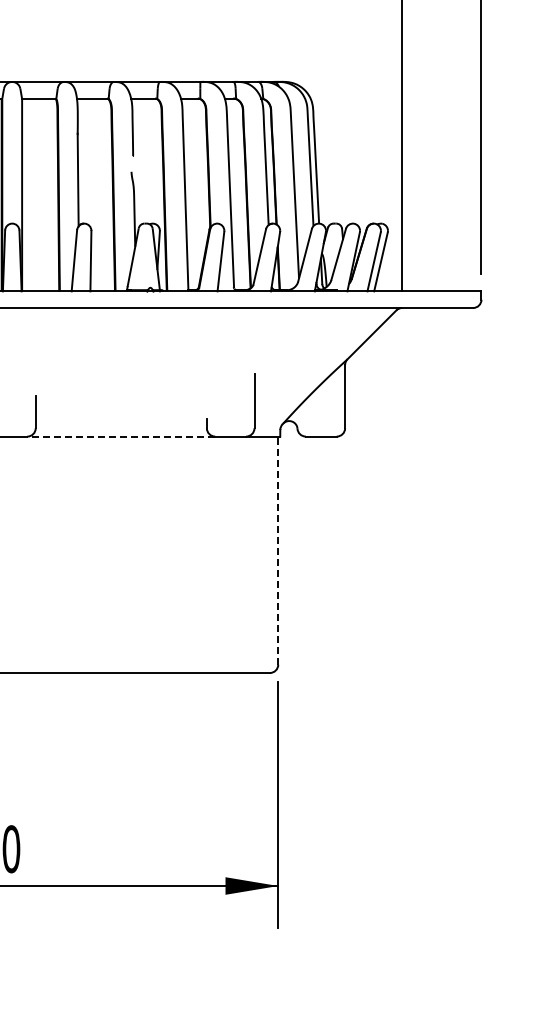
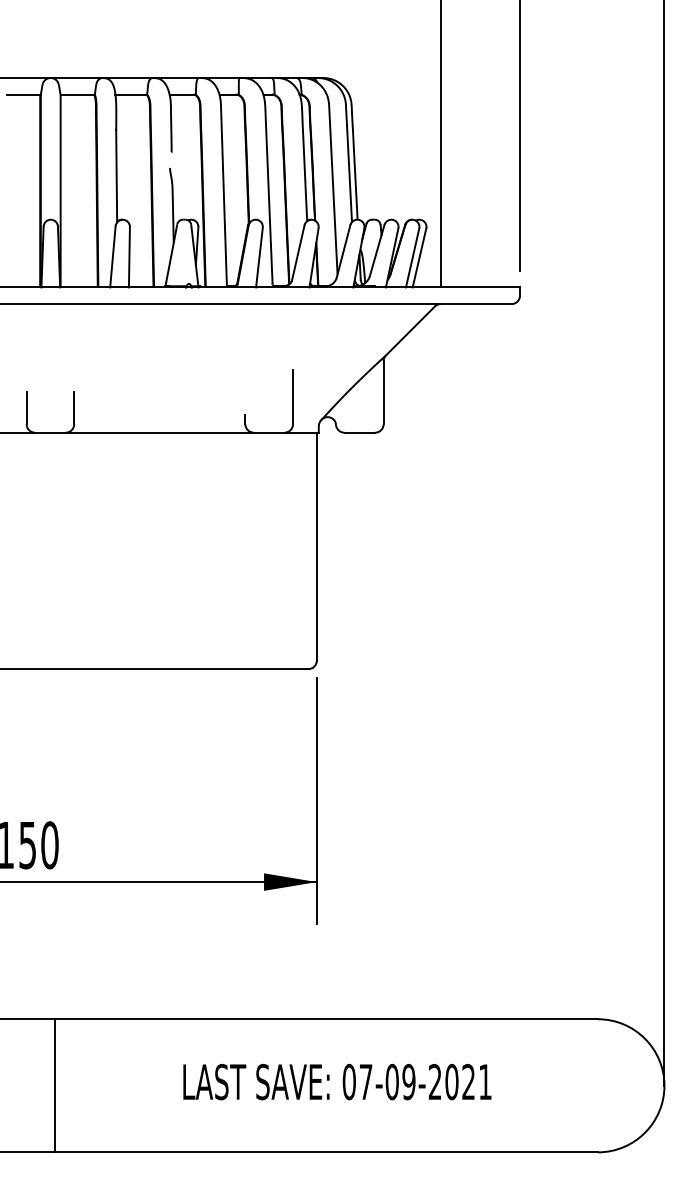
line: (120, 436) -> (159, 432), dashed -> solid
line: (277, 550) -> (316, 546), dashed -> solid

